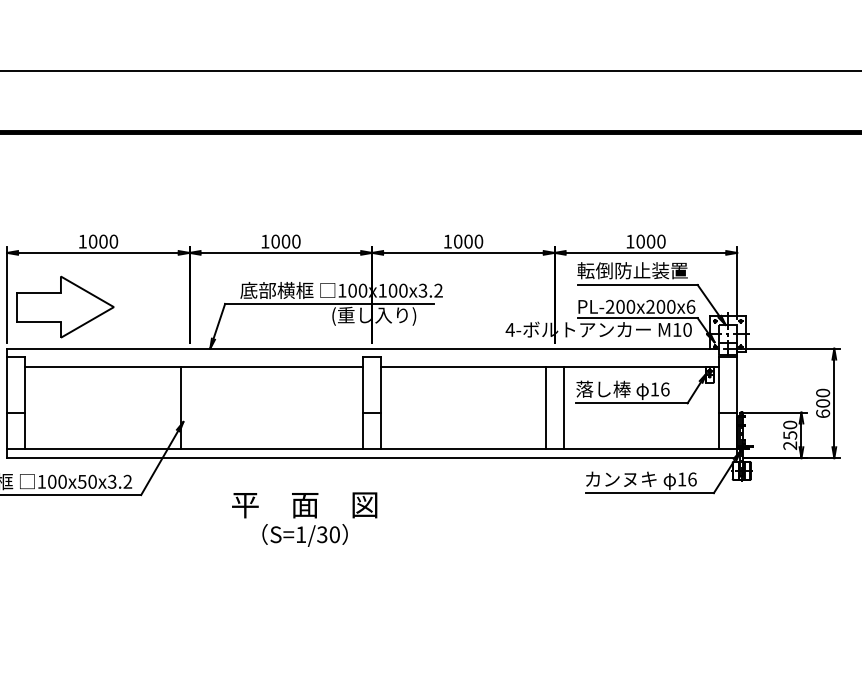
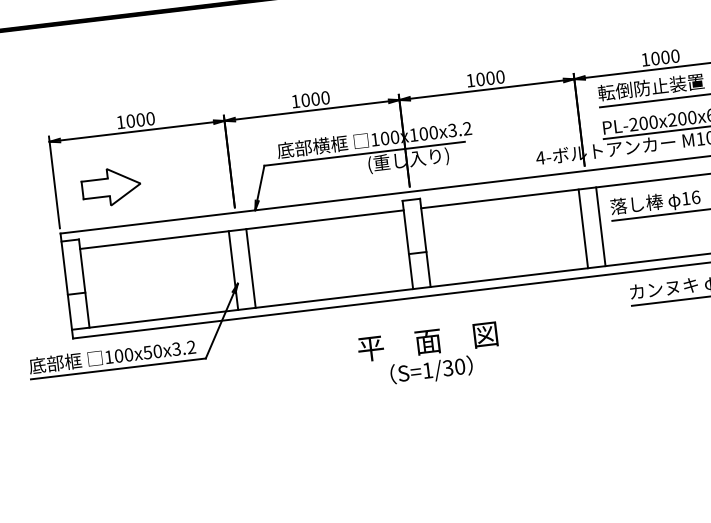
part: (64, 306) -> (110, 186), size x0.62
line: (198, 407) -> (250, 268), added
text: (304, 519) -> (429, 355), moved

